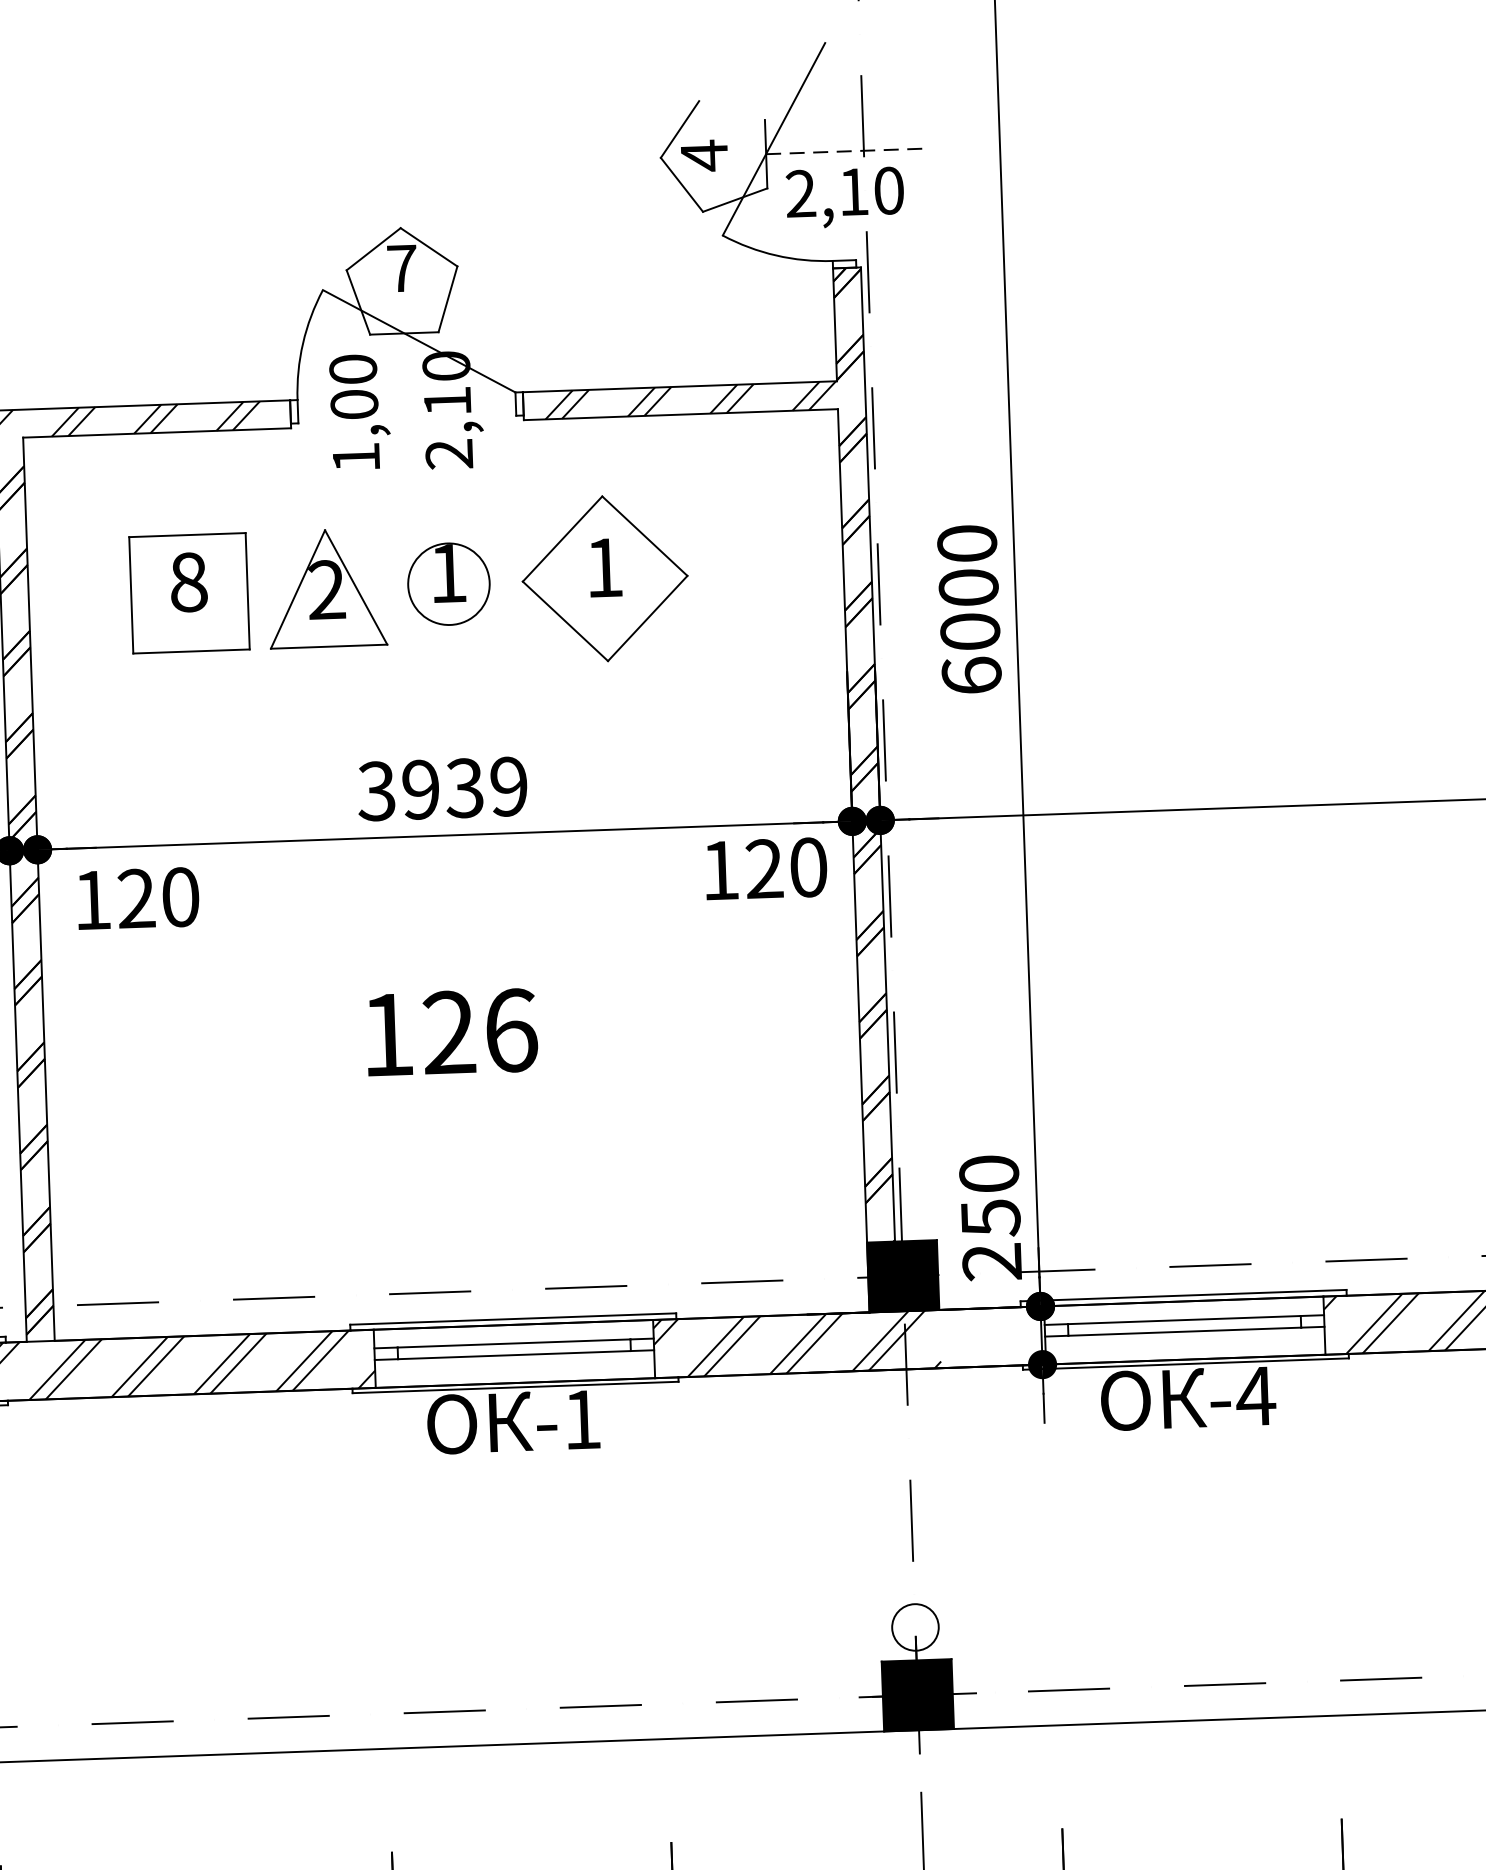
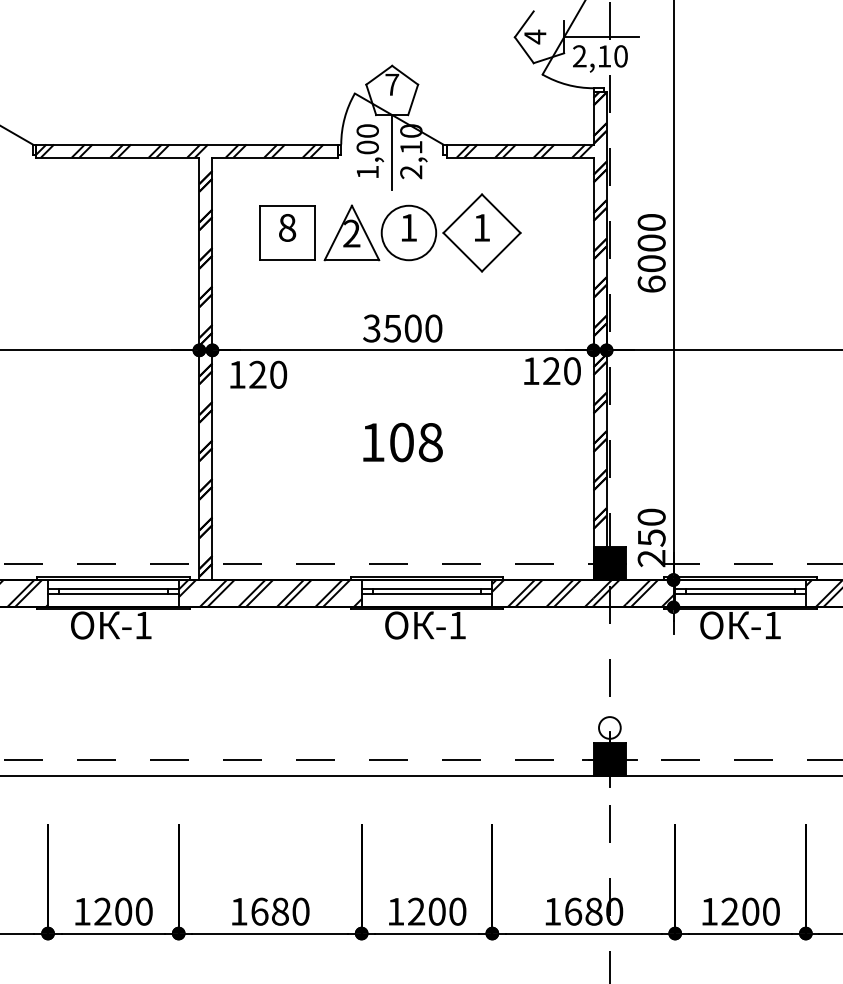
line: (845, 151) -> (601, 37), dashed -> solid
line: (407, 413) -> (392, 152), added
circle: (447, 583) -> (408, 232), size x1.43
text: (463, 788) -> (412, 328), 3939 -> 3500
text: (480, 1031) -> (416, 442), 126 -> 108
hatch: (992, 1336) -> (650, 593), added
text: (1255, 1396) -> (772, 625), -4 -> -1

